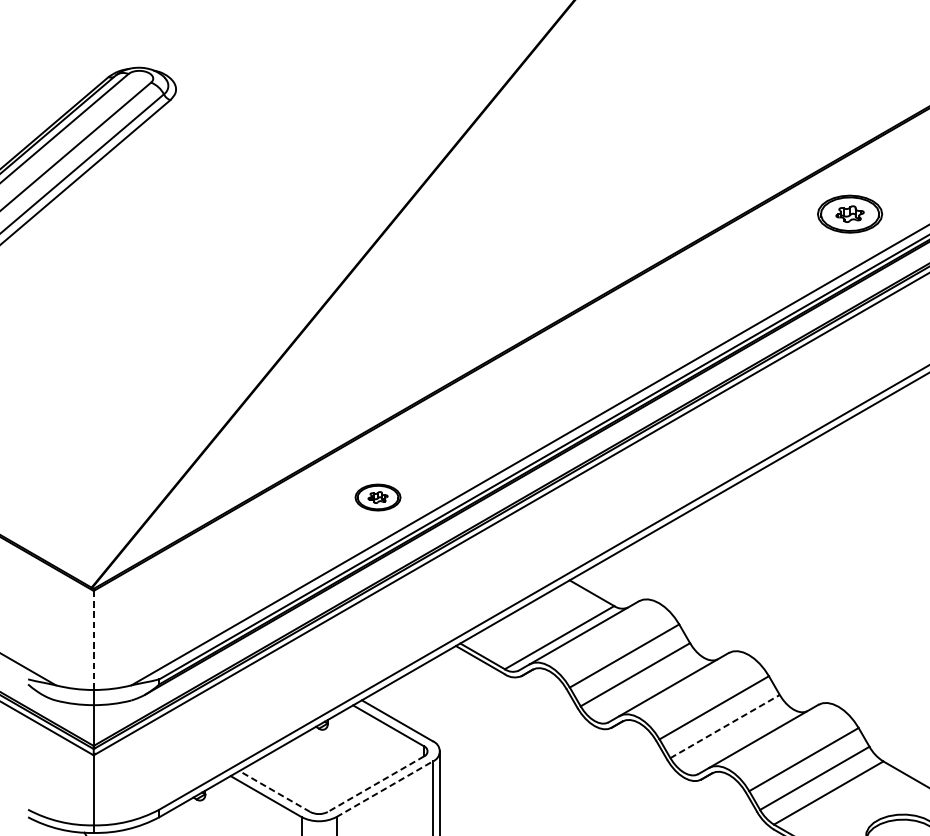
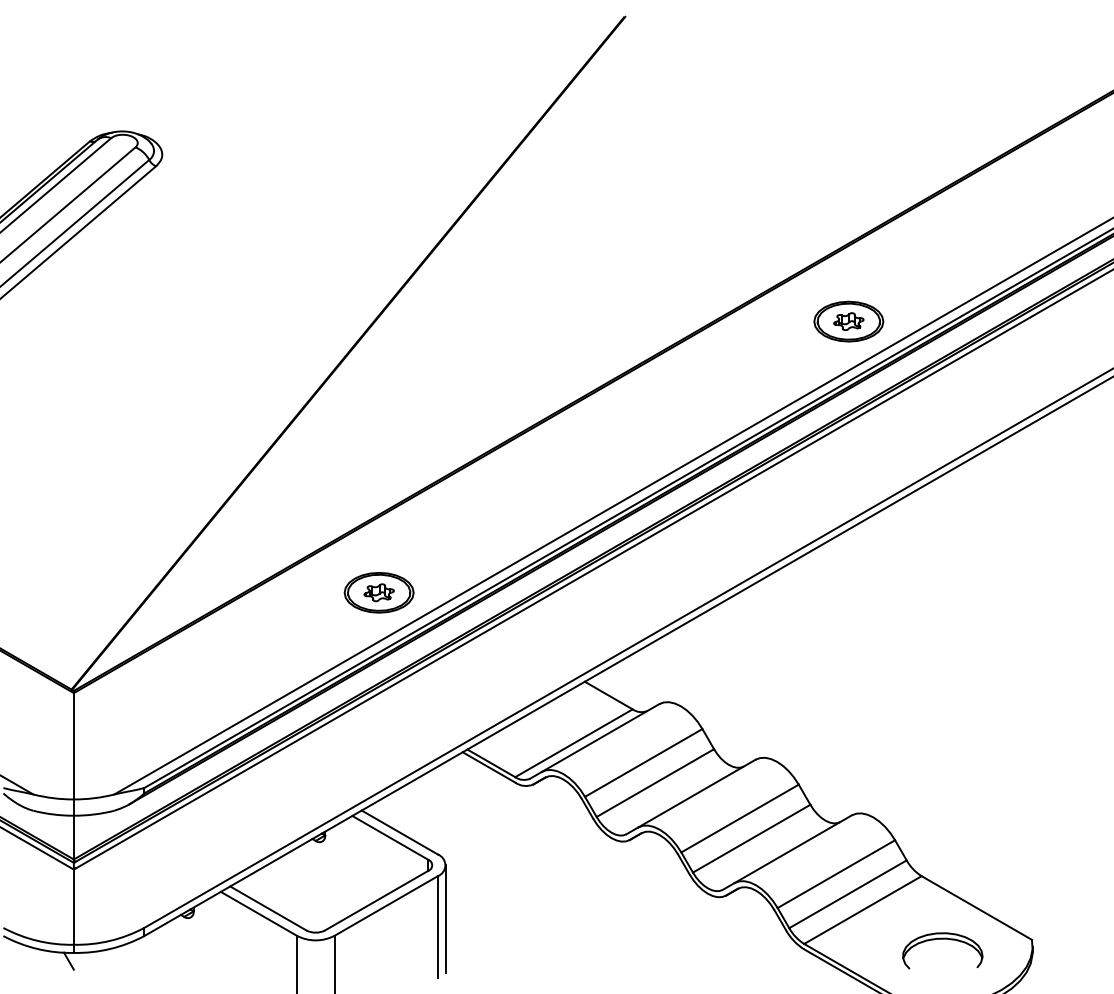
part: (849, 214) -> (848, 321), moved
part: (377, 497) -> (378, 592), size x1.43
line: (93, 640) -> (73, 746), dashed -> solid
line: (724, 726) -> (751, 838), dashed -> solid
line: (375, 784) -> (376, 900), dashed -> solid
line: (384, 789) -> (386, 906), dashed -> solid
line: (275, 791) -> (268, 908), dashed -> solid

